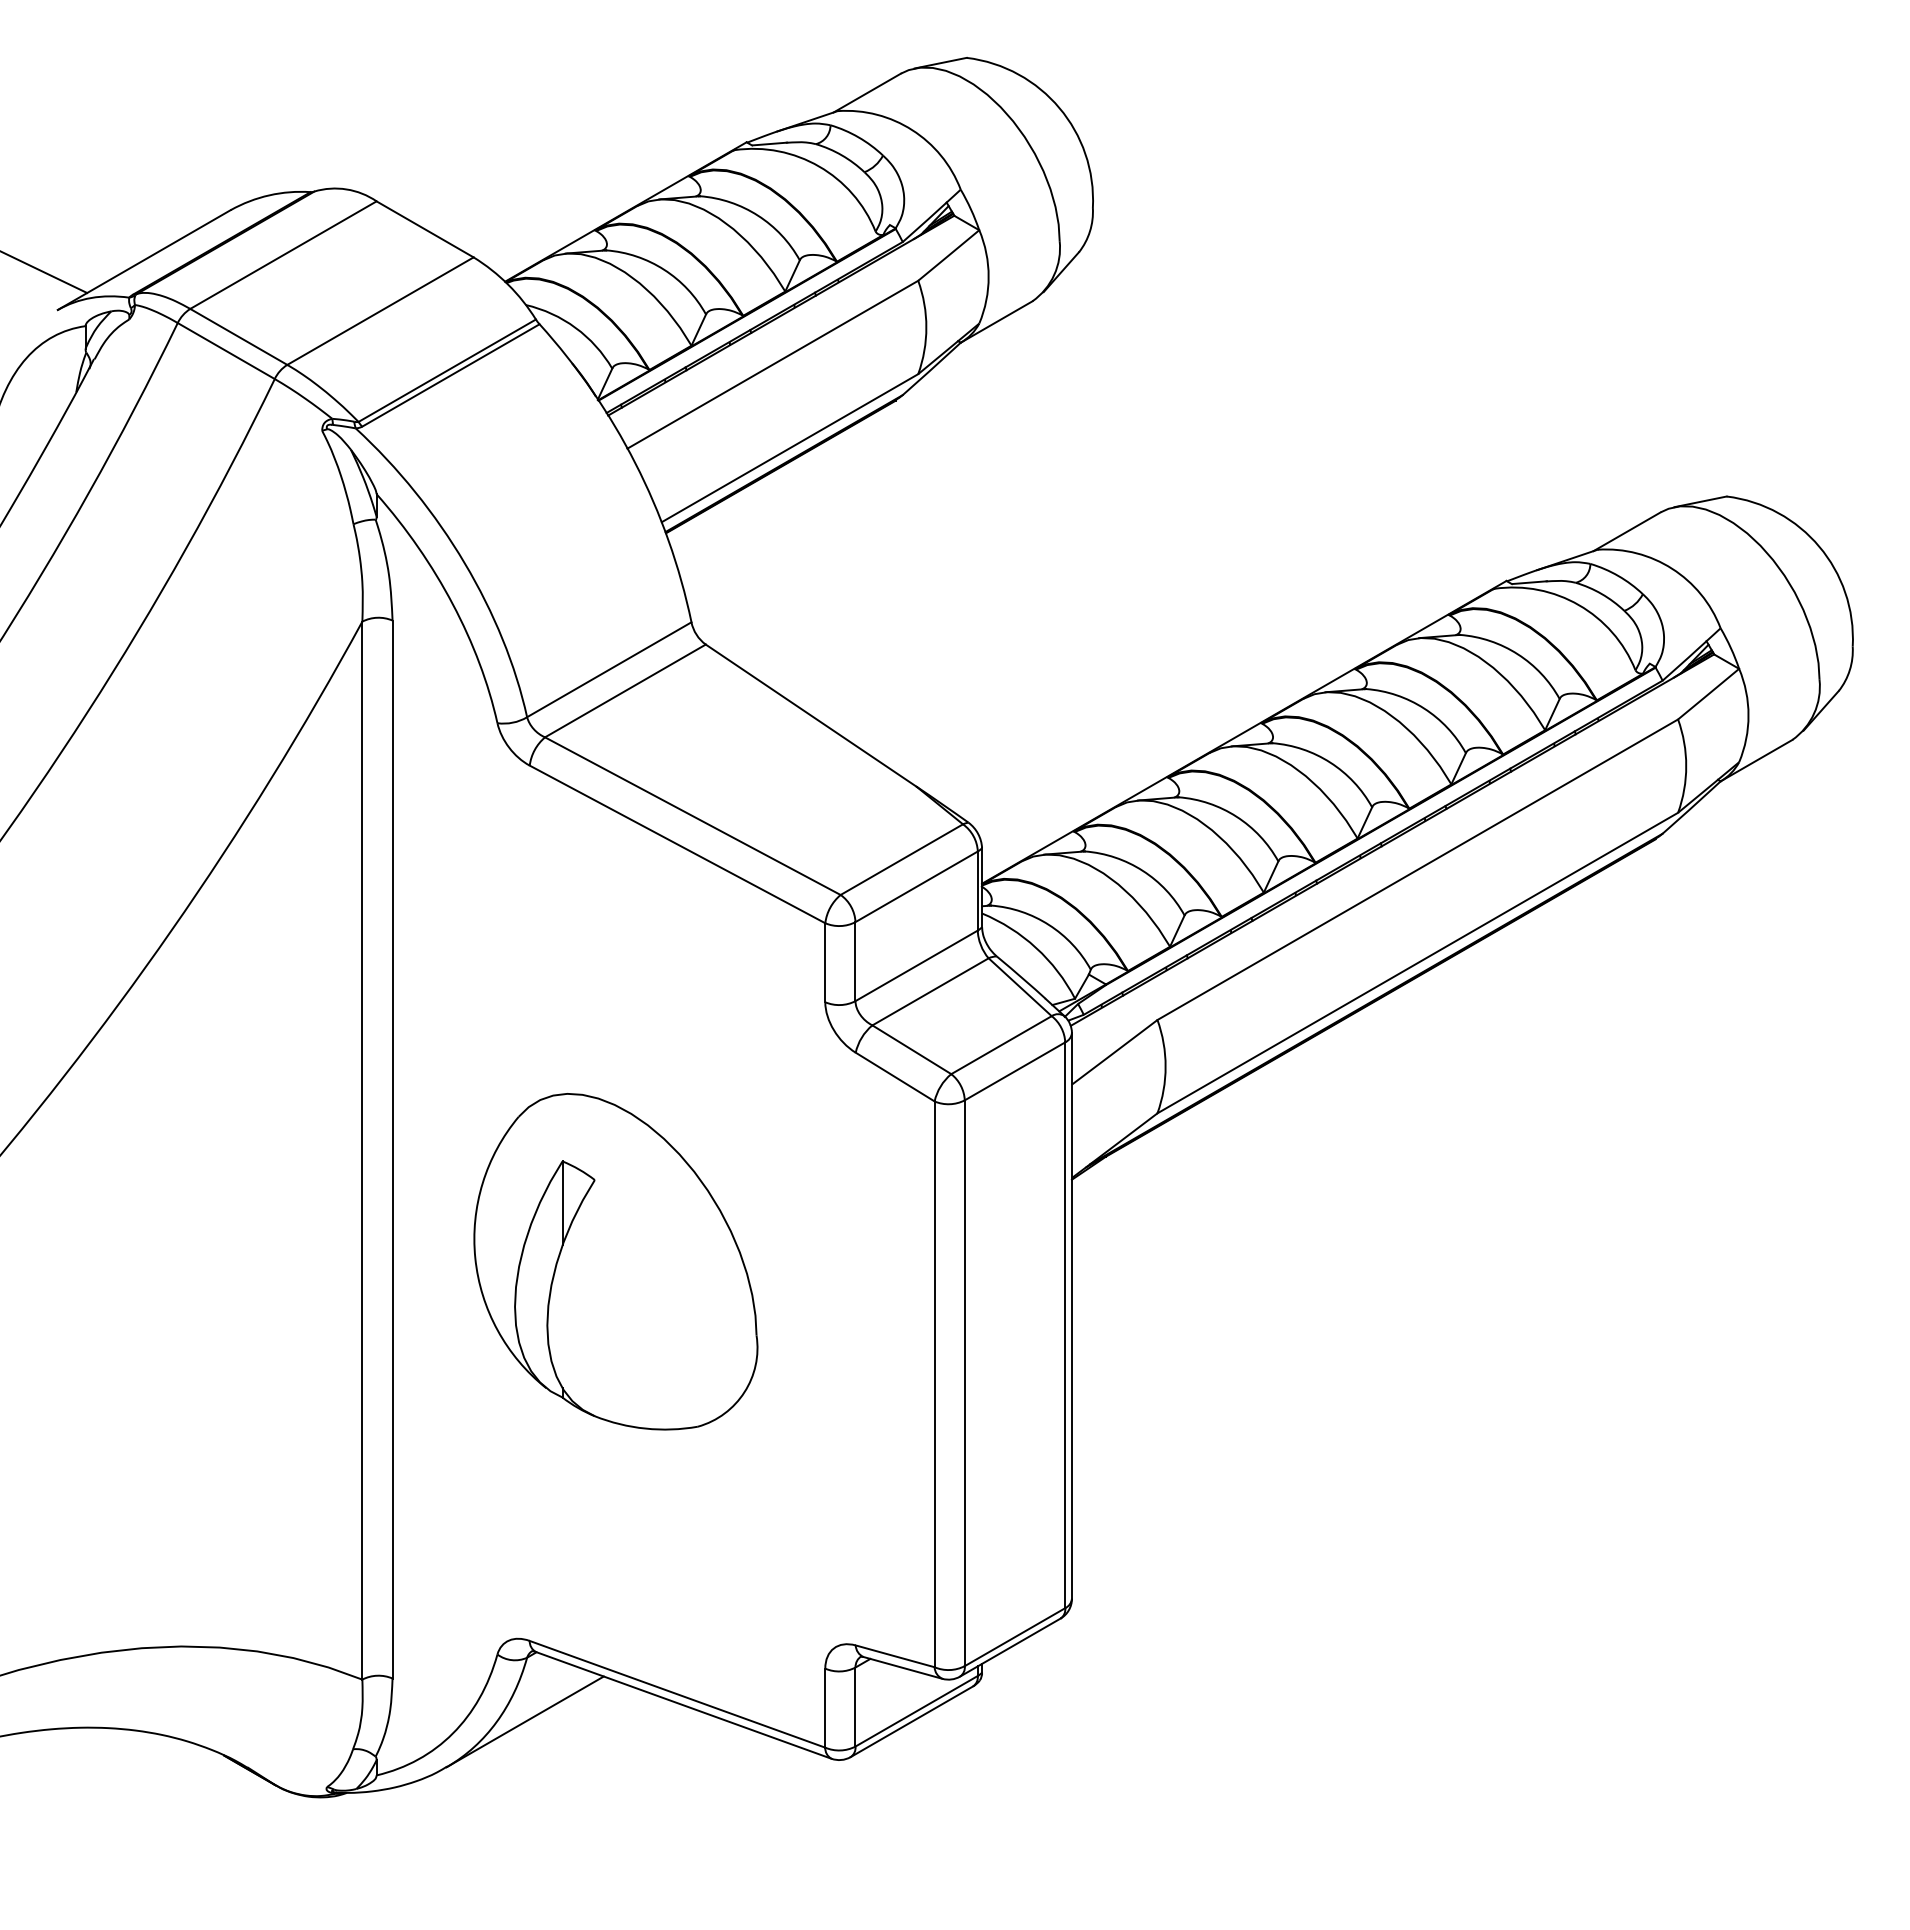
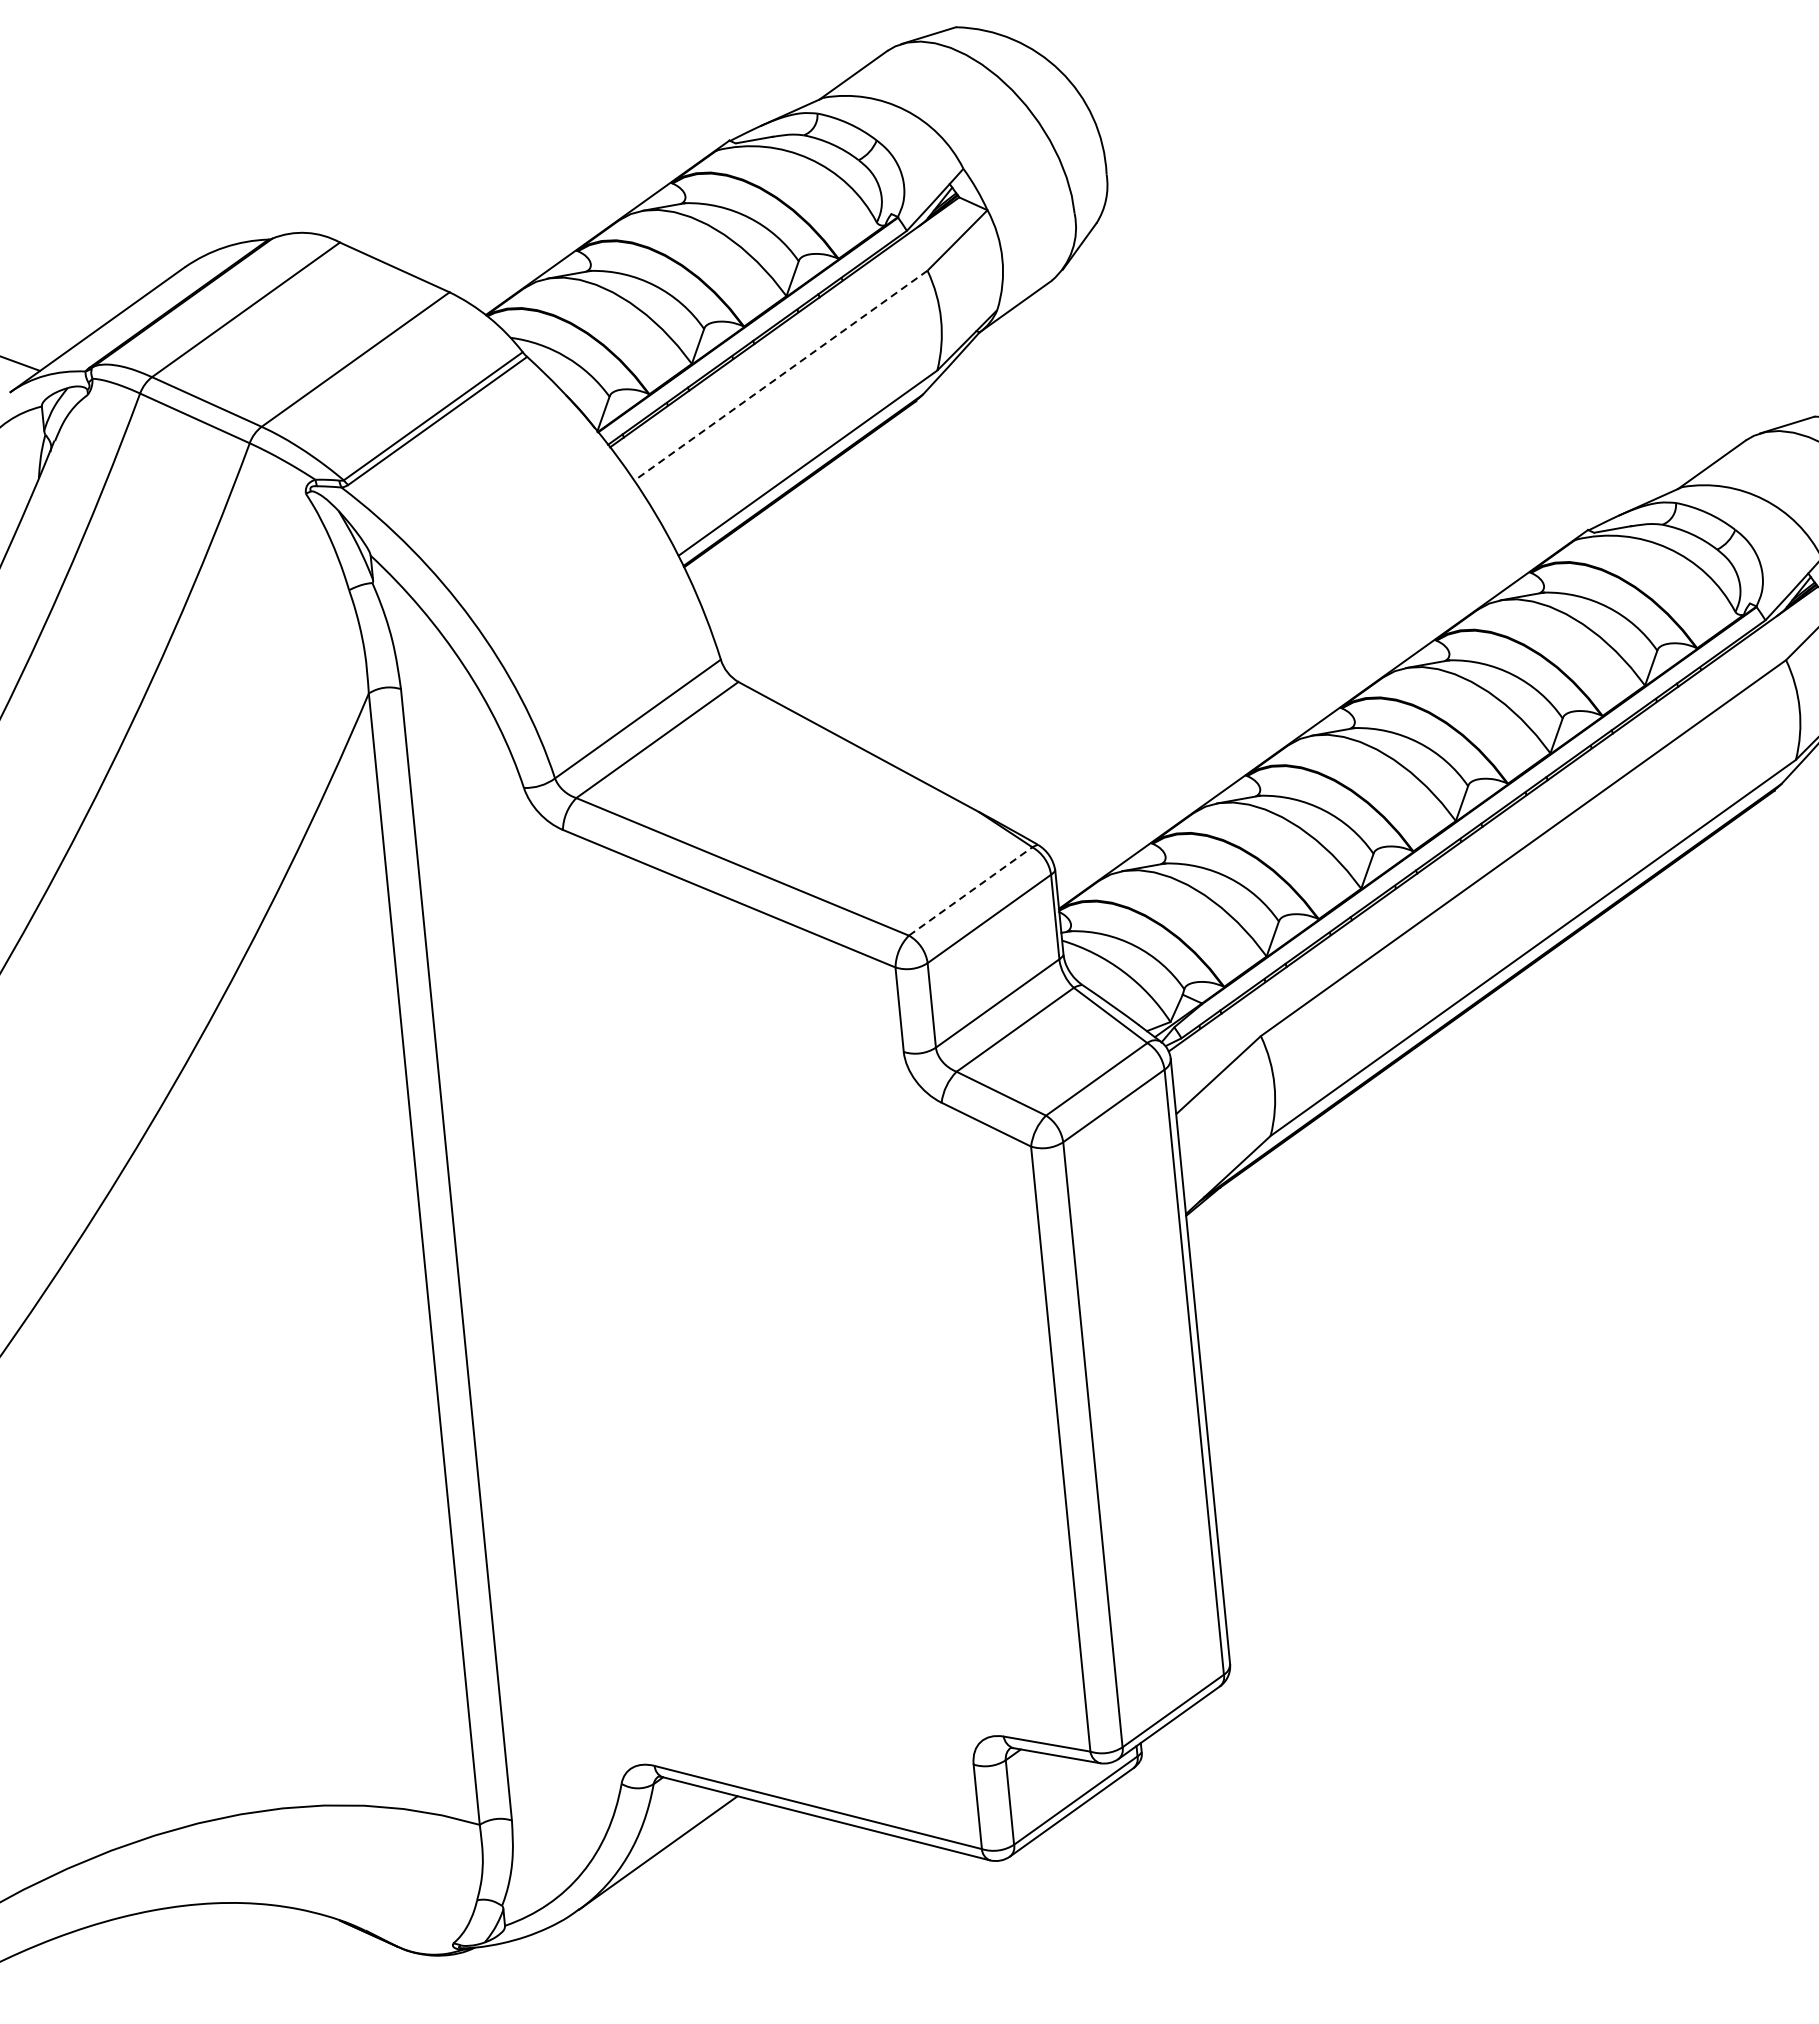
line: (772, 364) -> (780, 375), solid -> dashed
line: (901, 859) -> (970, 891), solid -> dashed
part: (615, 1261) -> (706, 1351), removed

